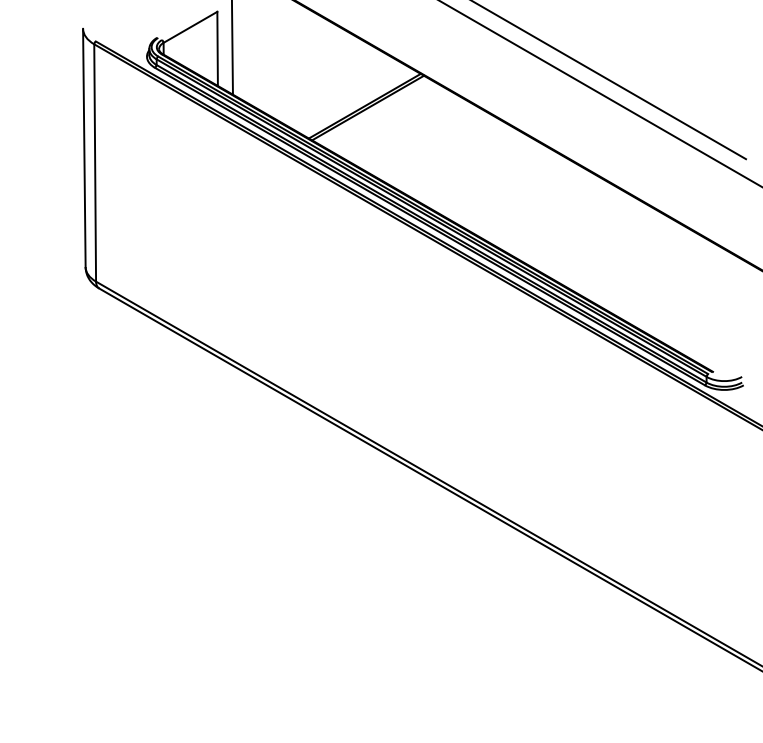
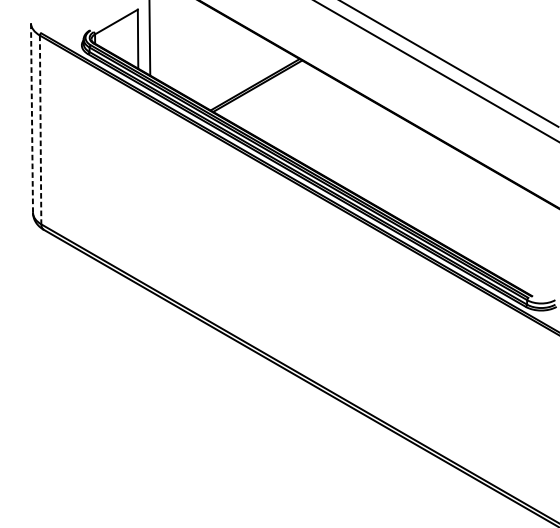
line: (84, 147) -> (32, 117), solid -> dashed
line: (95, 162) -> (40, 129), solid -> dashed

